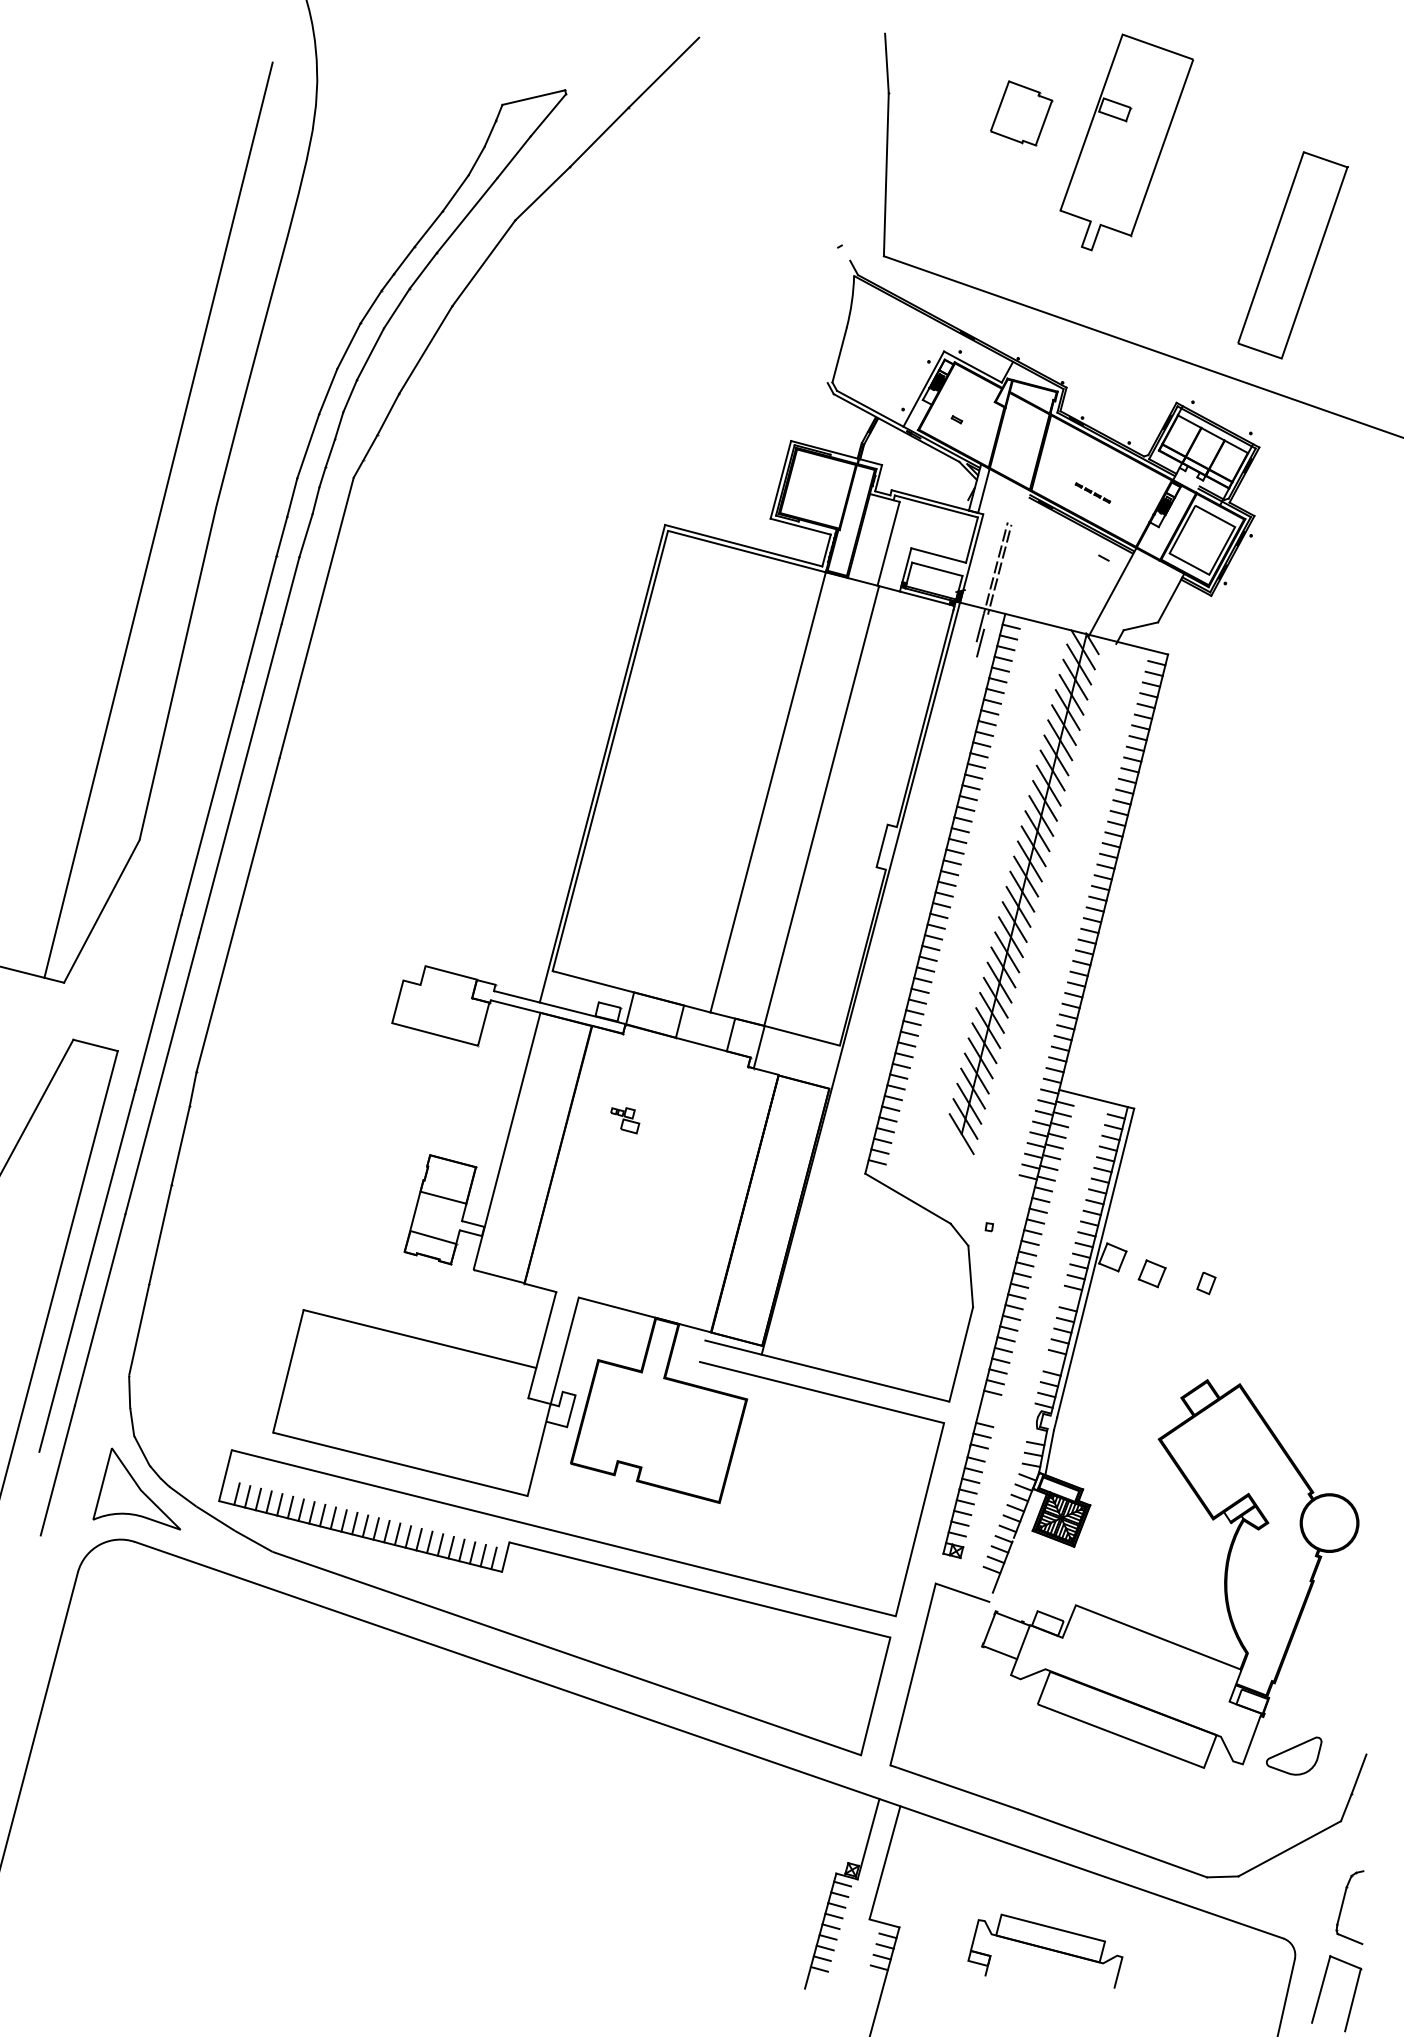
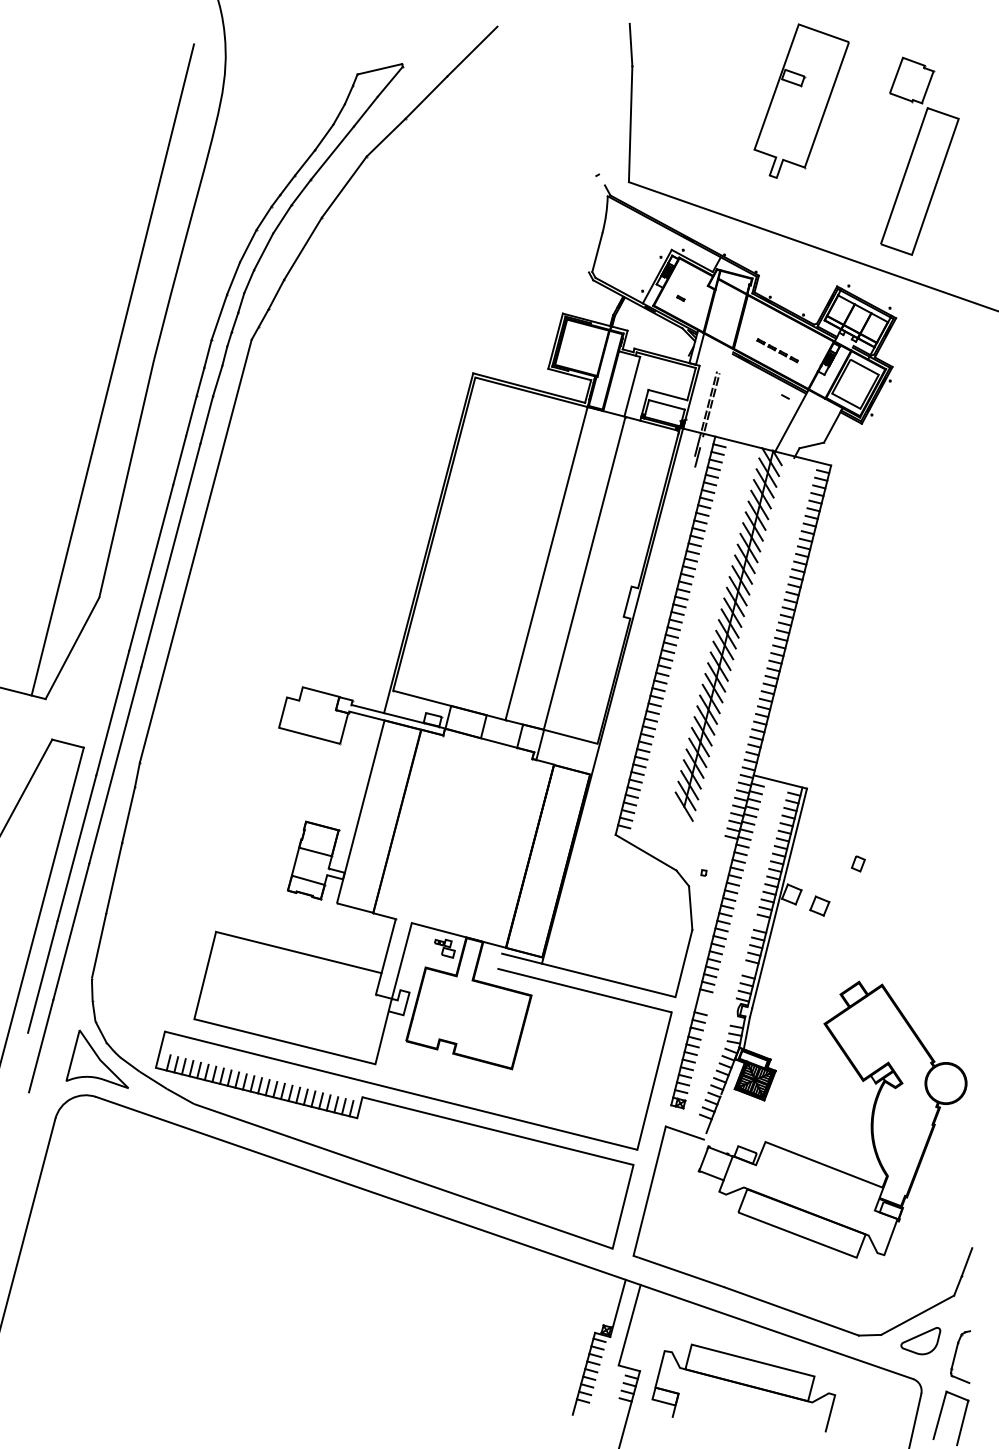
part: (1021, 113) -> (911, 80), moved
part: (1092, 492) -> (777, 350), size x1.67
part: (625, 1120) -> (445, 948), moved
part: (1206, 1283) -> (858, 863), moved
part: (1294, 1755) -> (921, 1340), moved
part: (1045, 1951) -> (743, 1388), size x1.67

